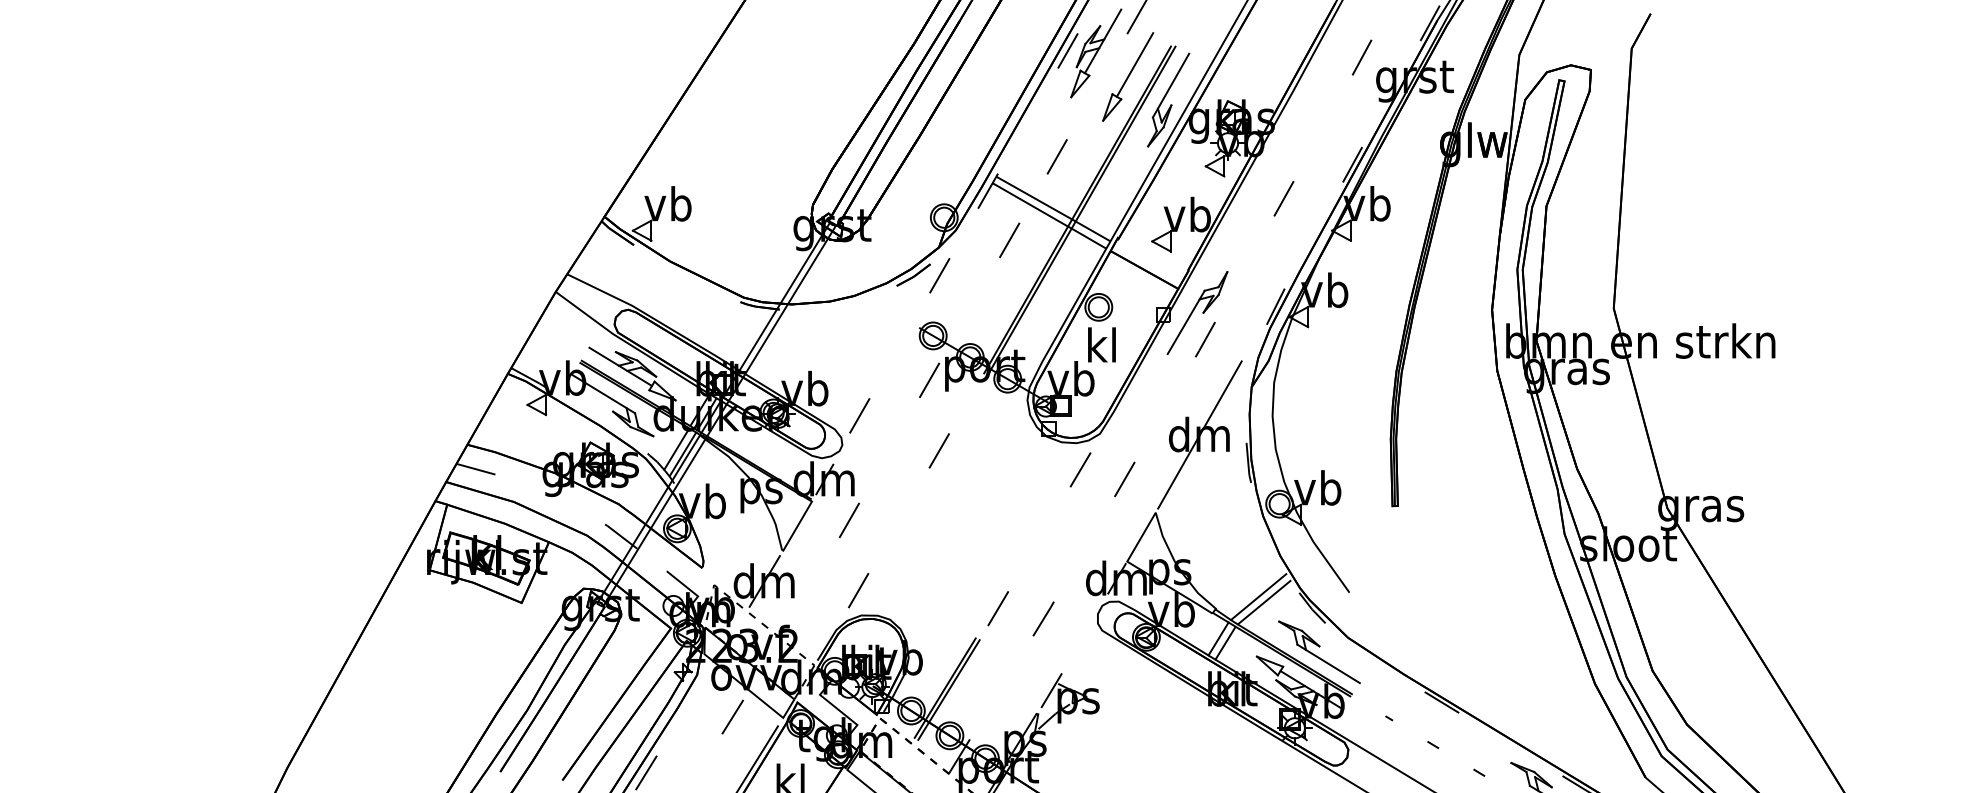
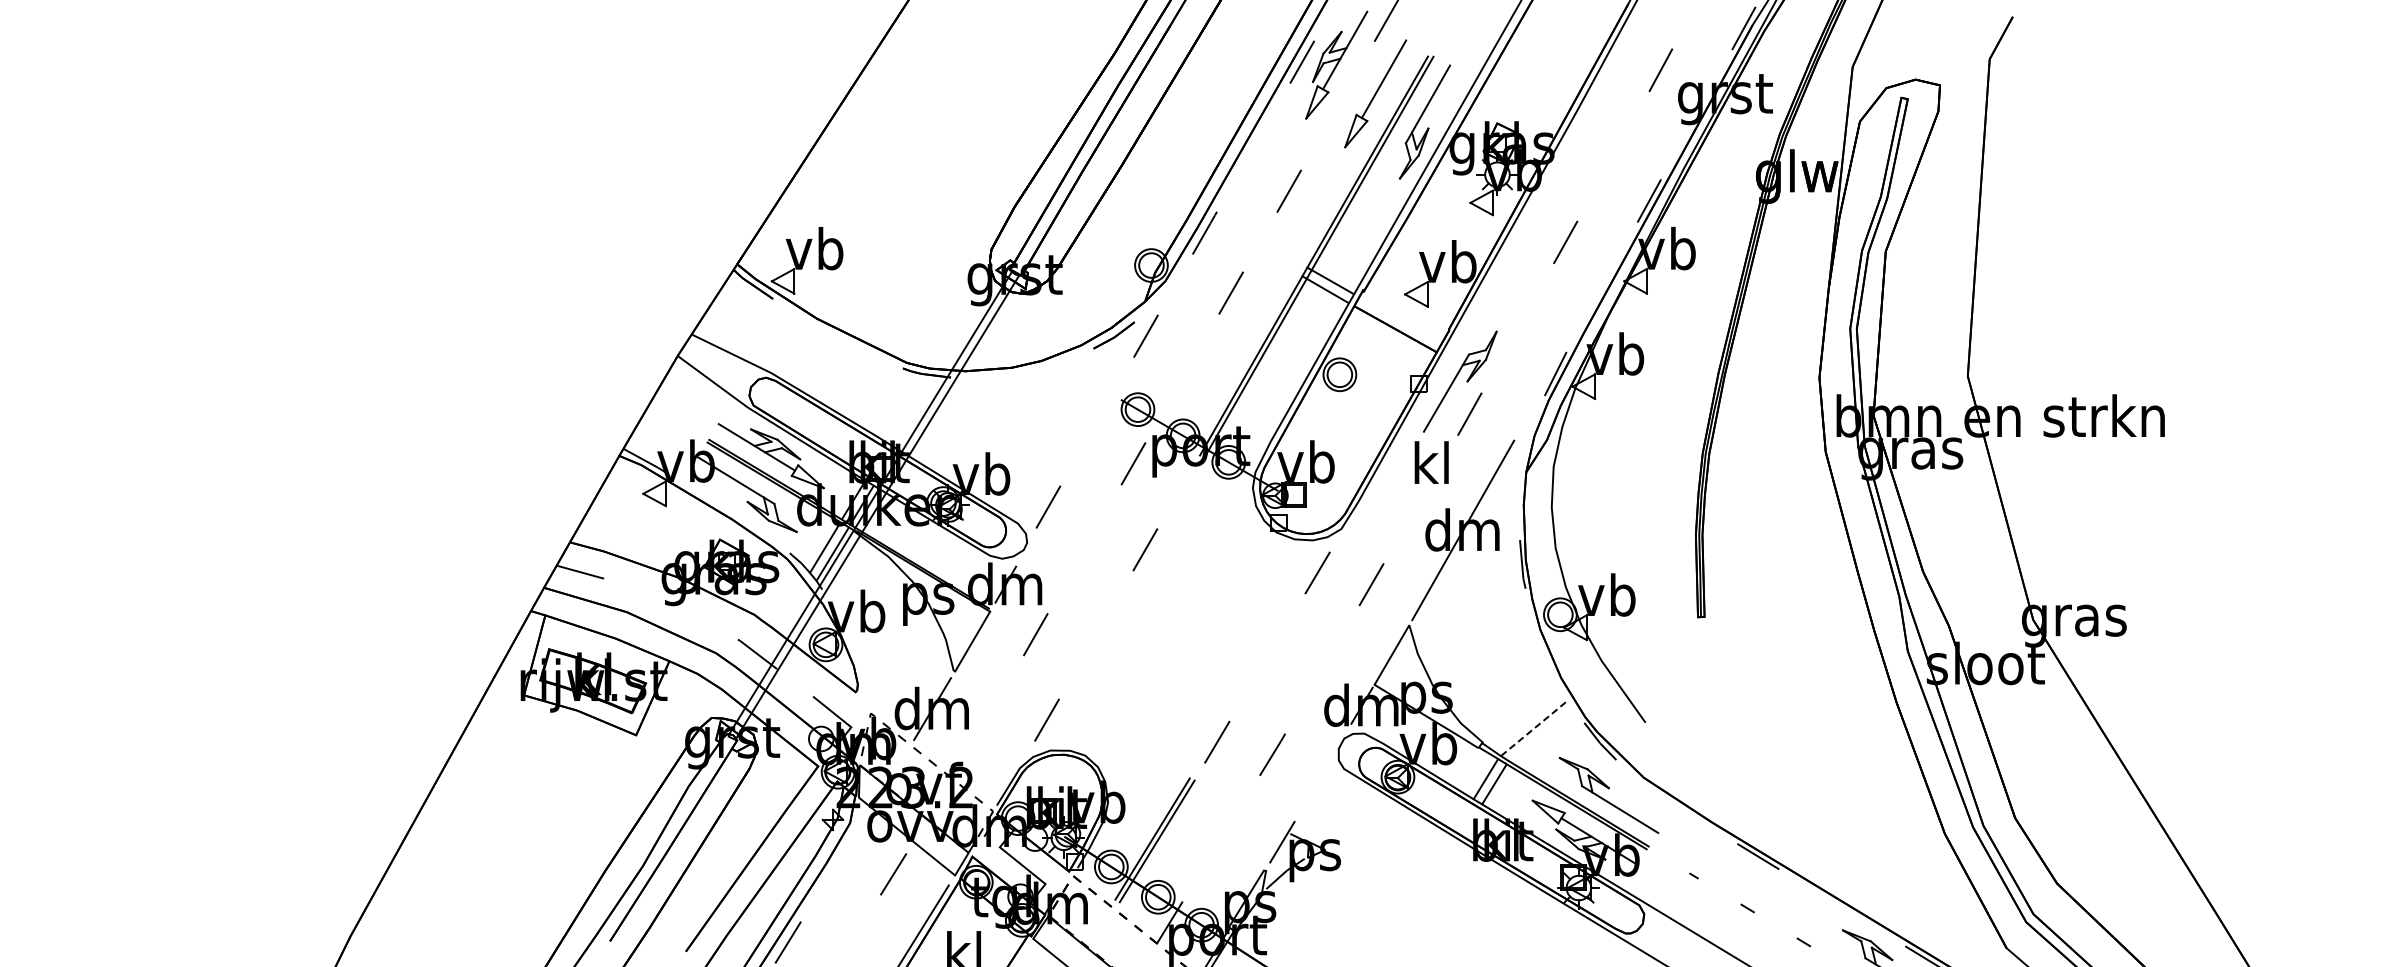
line: (1034, 198) -> (1261, 241), removed
line: (1030, 204) -> (1256, 249), removed
text: (1101, 344) -> (1431, 462), moved
line: (1258, 597) -> (1534, 728), solid -> dashed
line: (1264, 602) -> (1541, 734), removed

